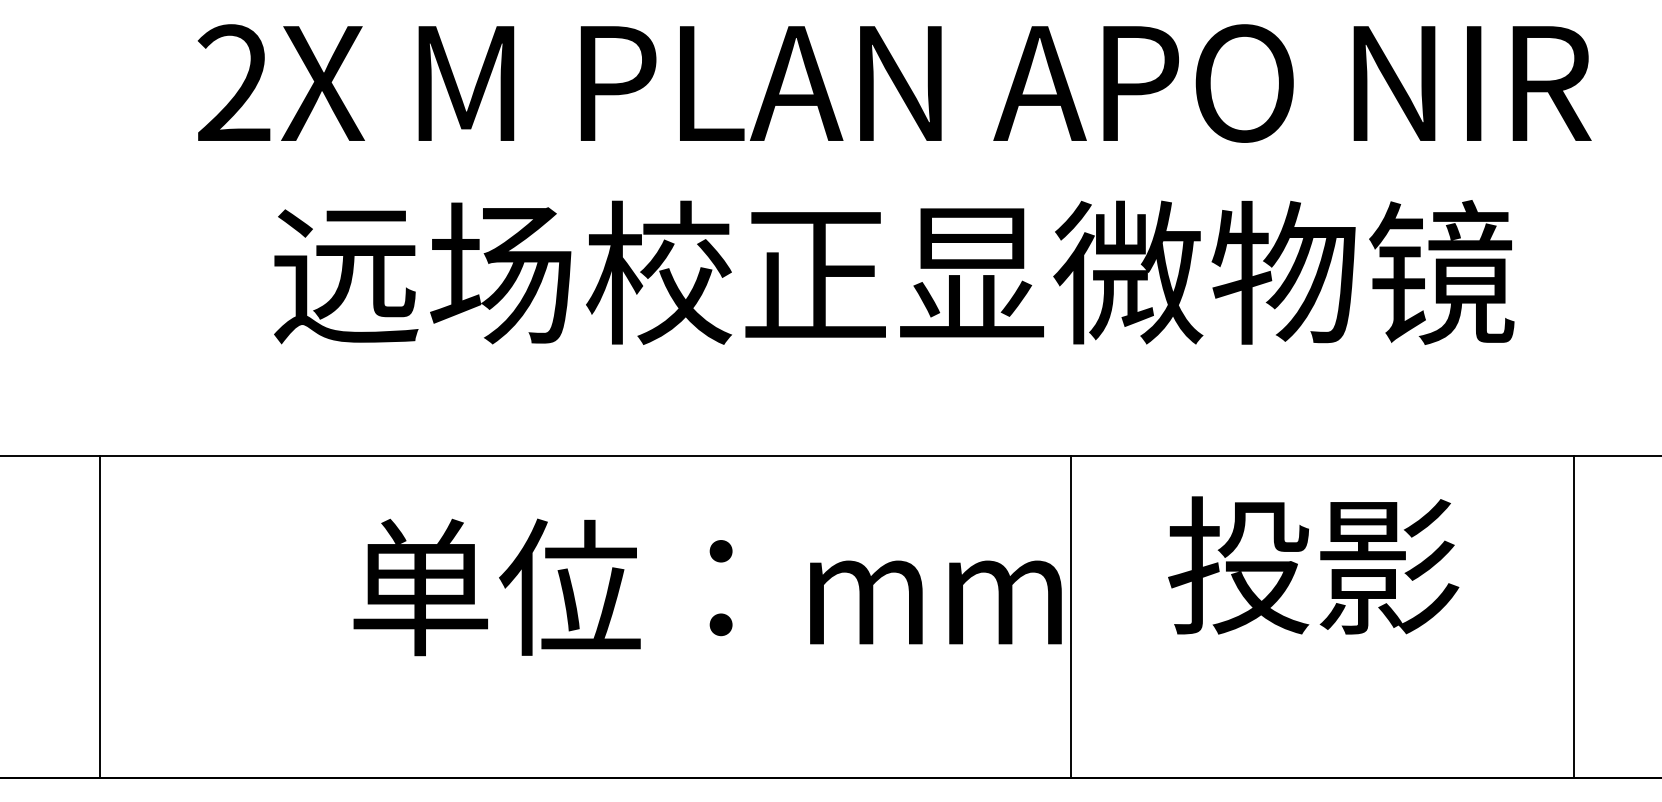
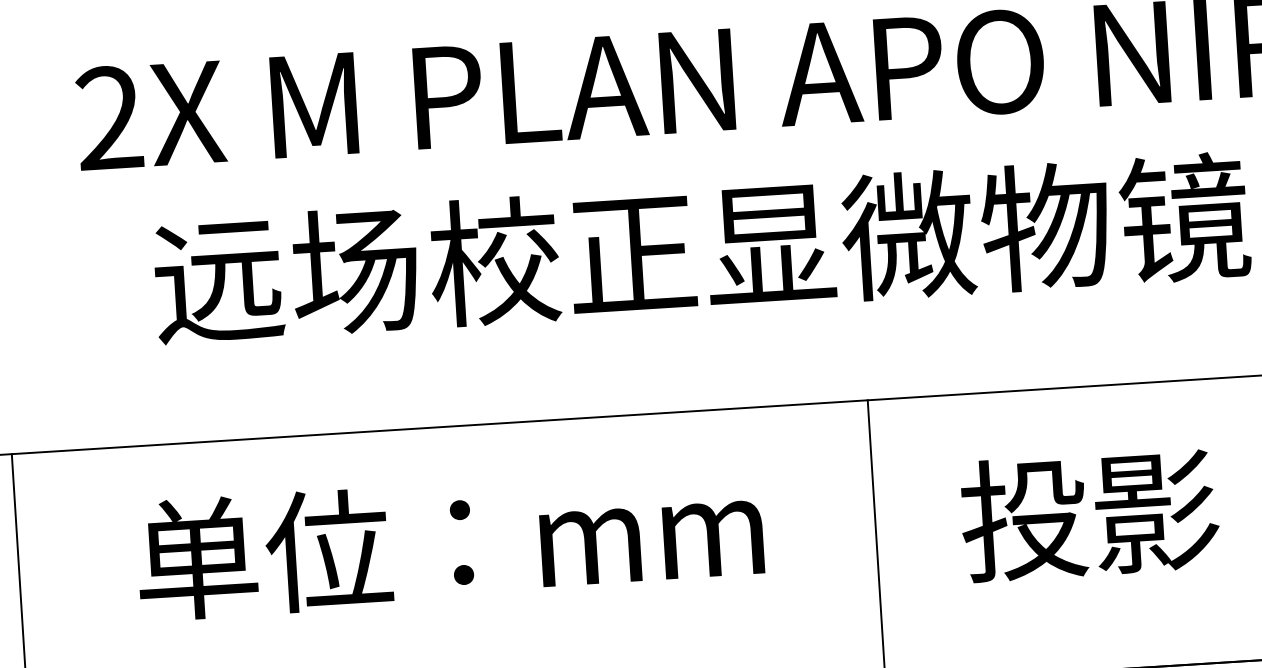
text: (1313, 565) -> (1089, 514), moved
text: (707, 587) -> (449, 542), moved

